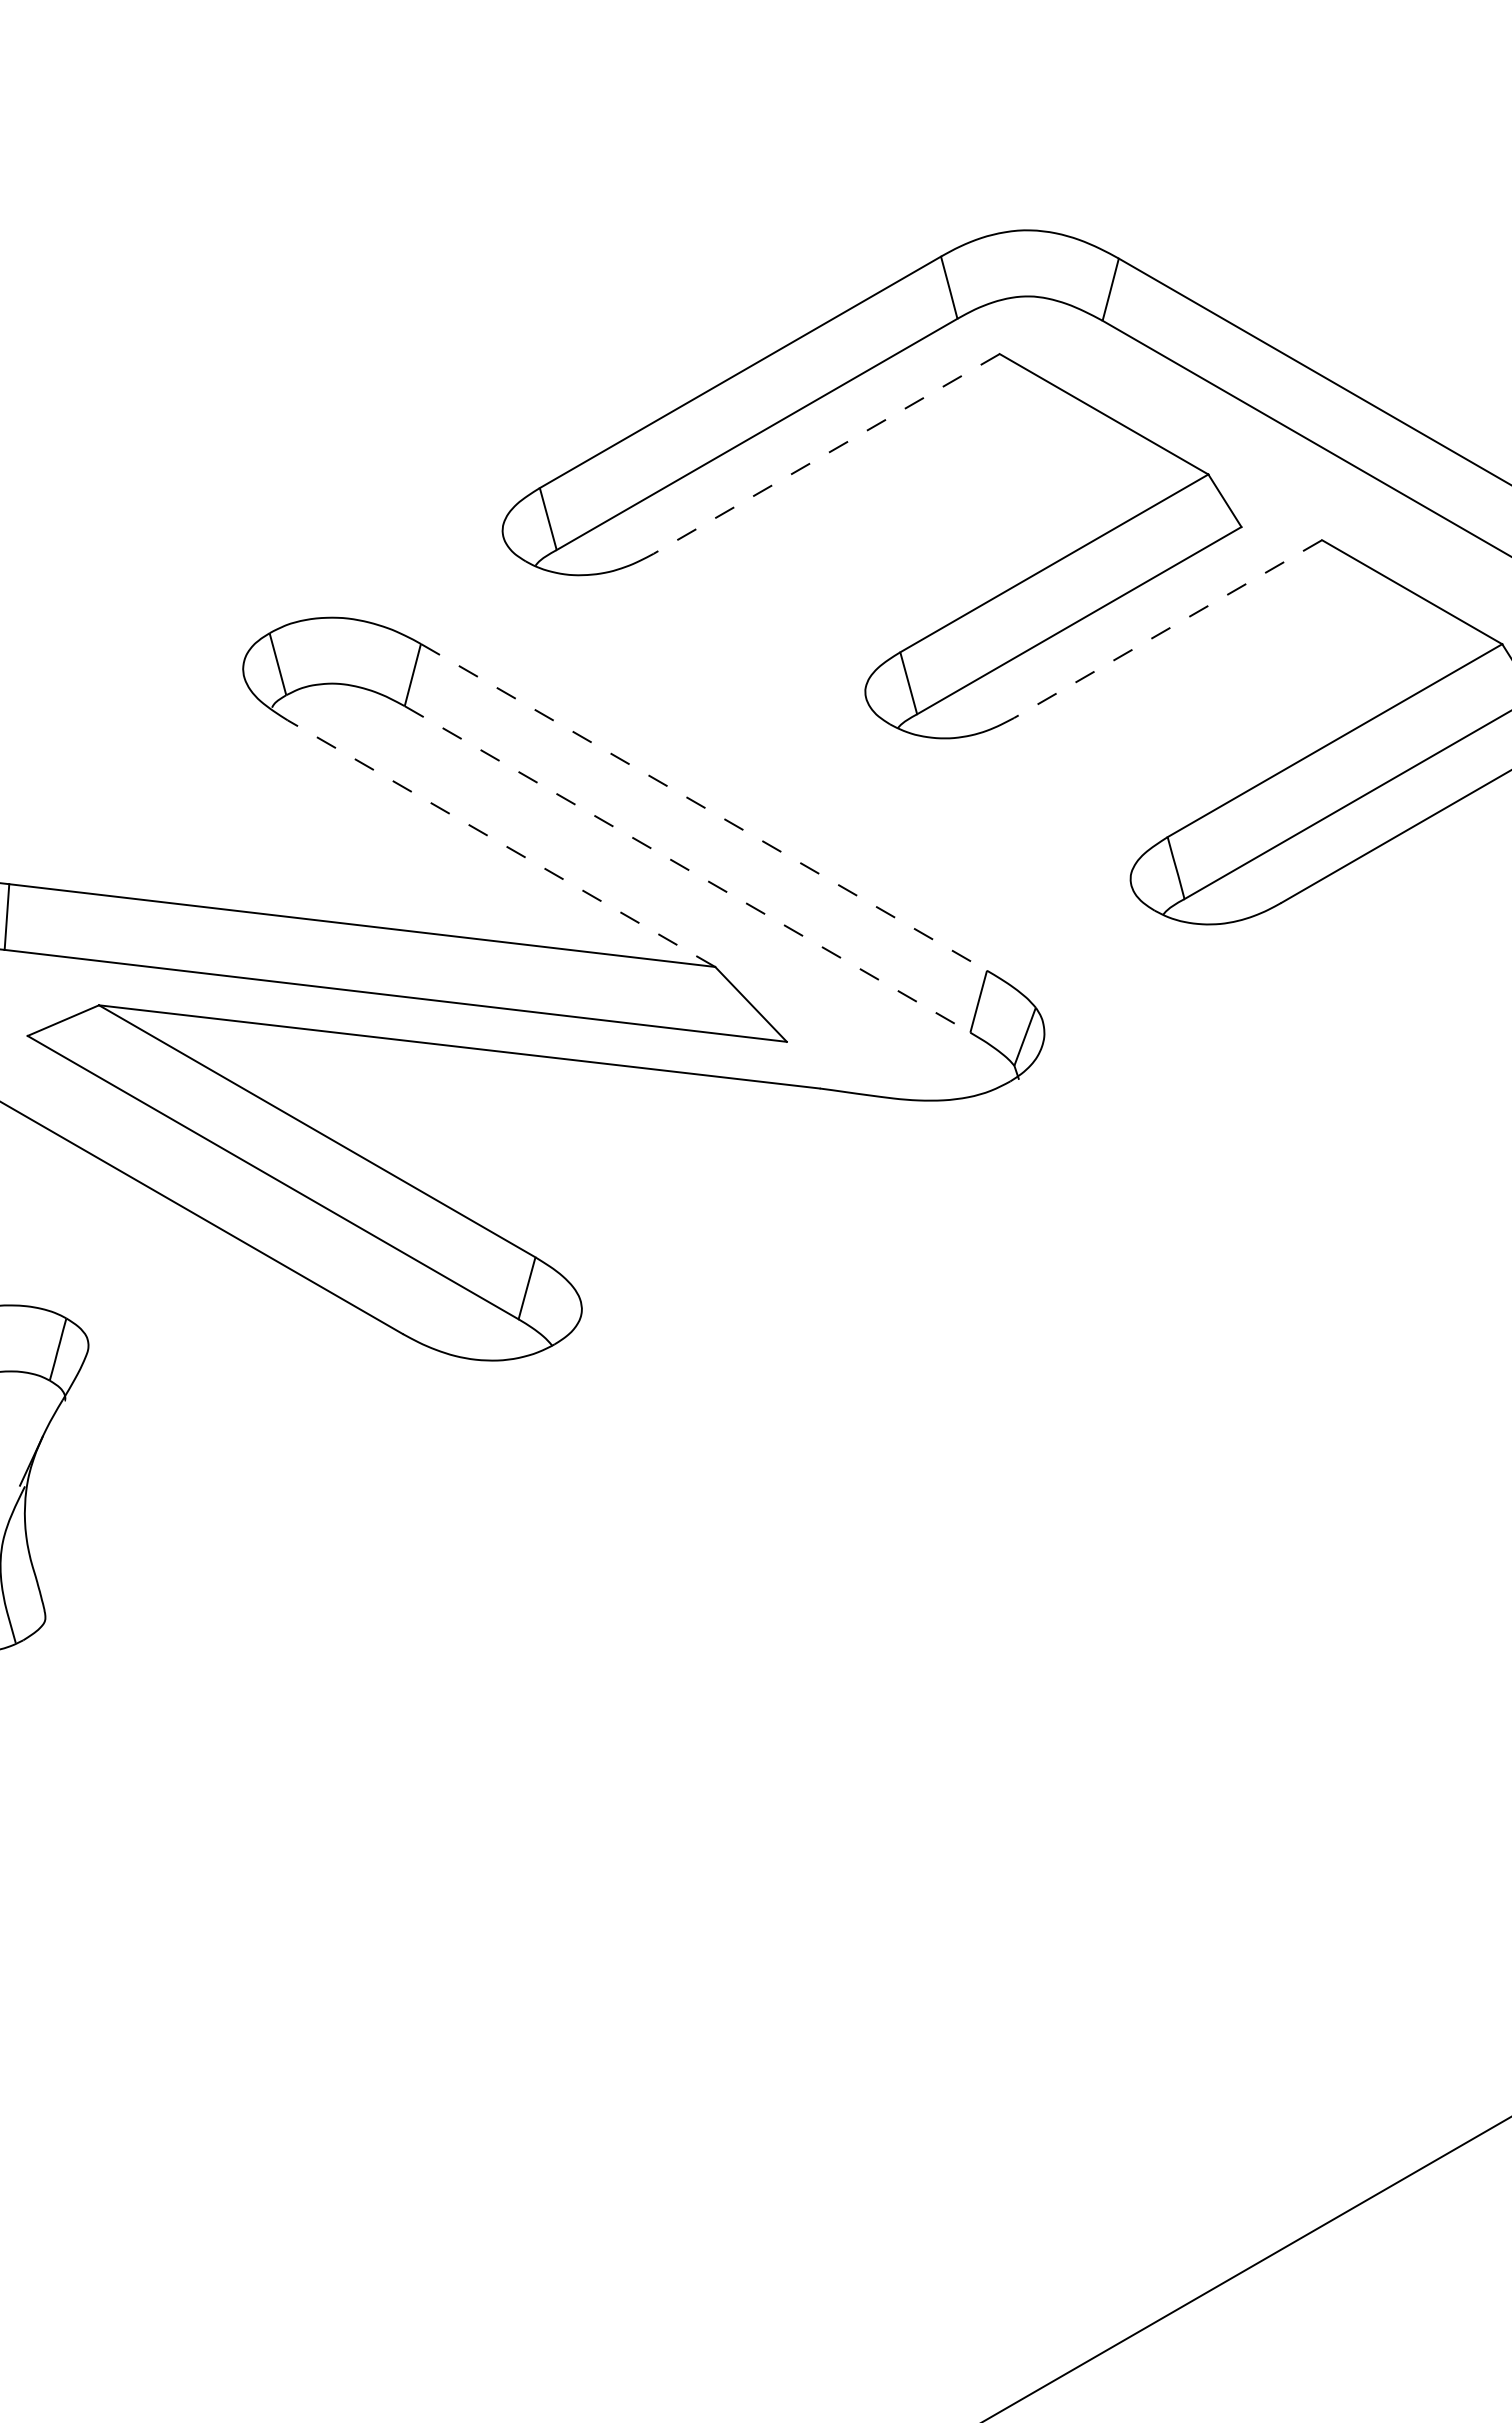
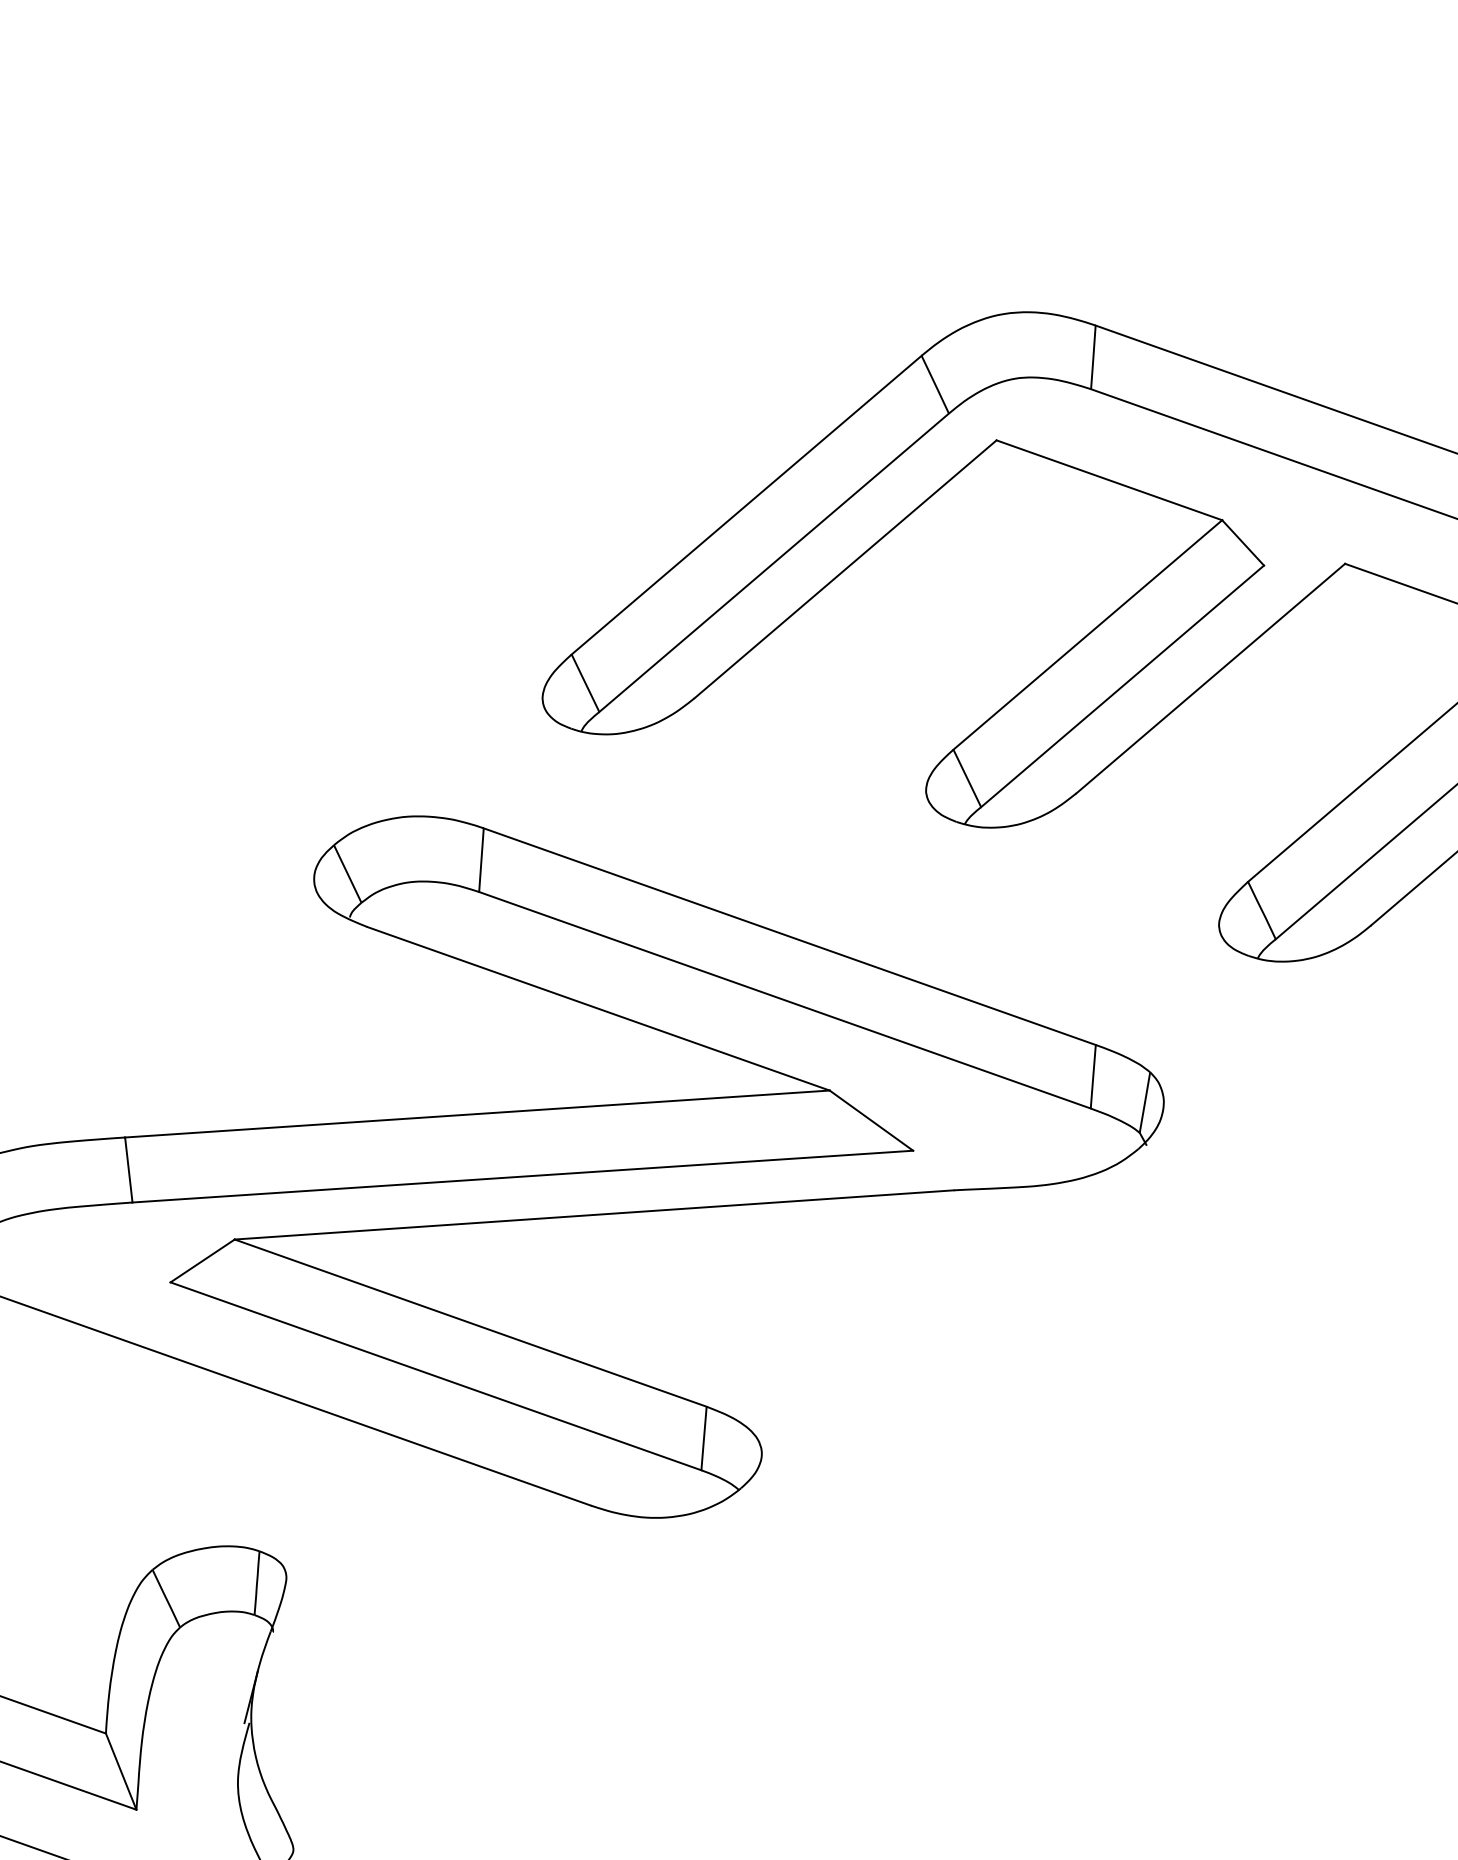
line: (826, 453) -> (845, 568), dashed -> solid
line: (1168, 629) -> (1211, 678), dashed -> solid
line: (703, 807) -> (789, 936), dashed -> solid
line: (501, 843) -> (598, 1008), dashed -> solid
line: (687, 869) -> (784, 1000), dashed -> solid

